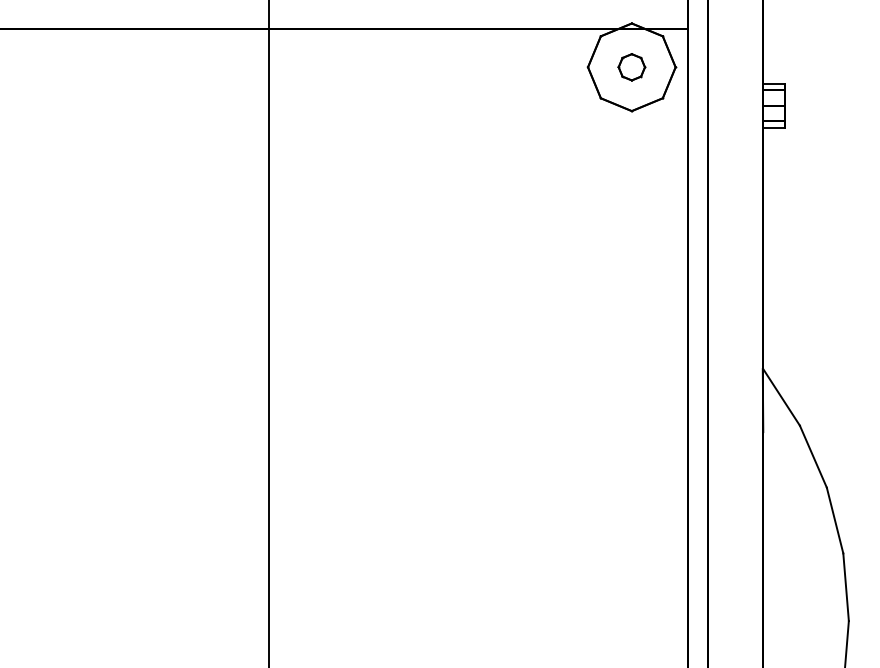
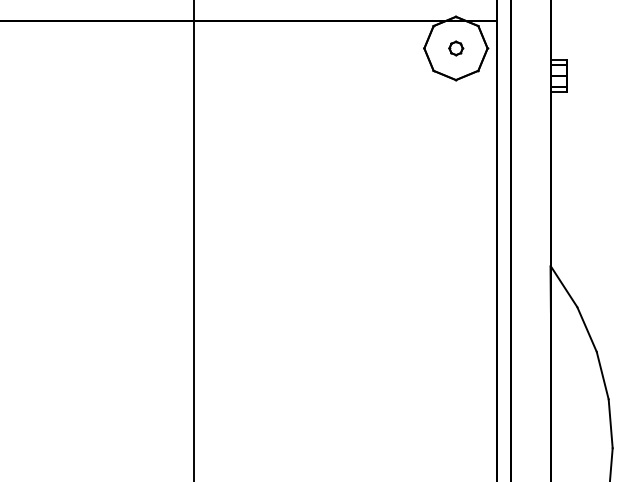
part: (632, 67) -> (456, 48), size x0.7

